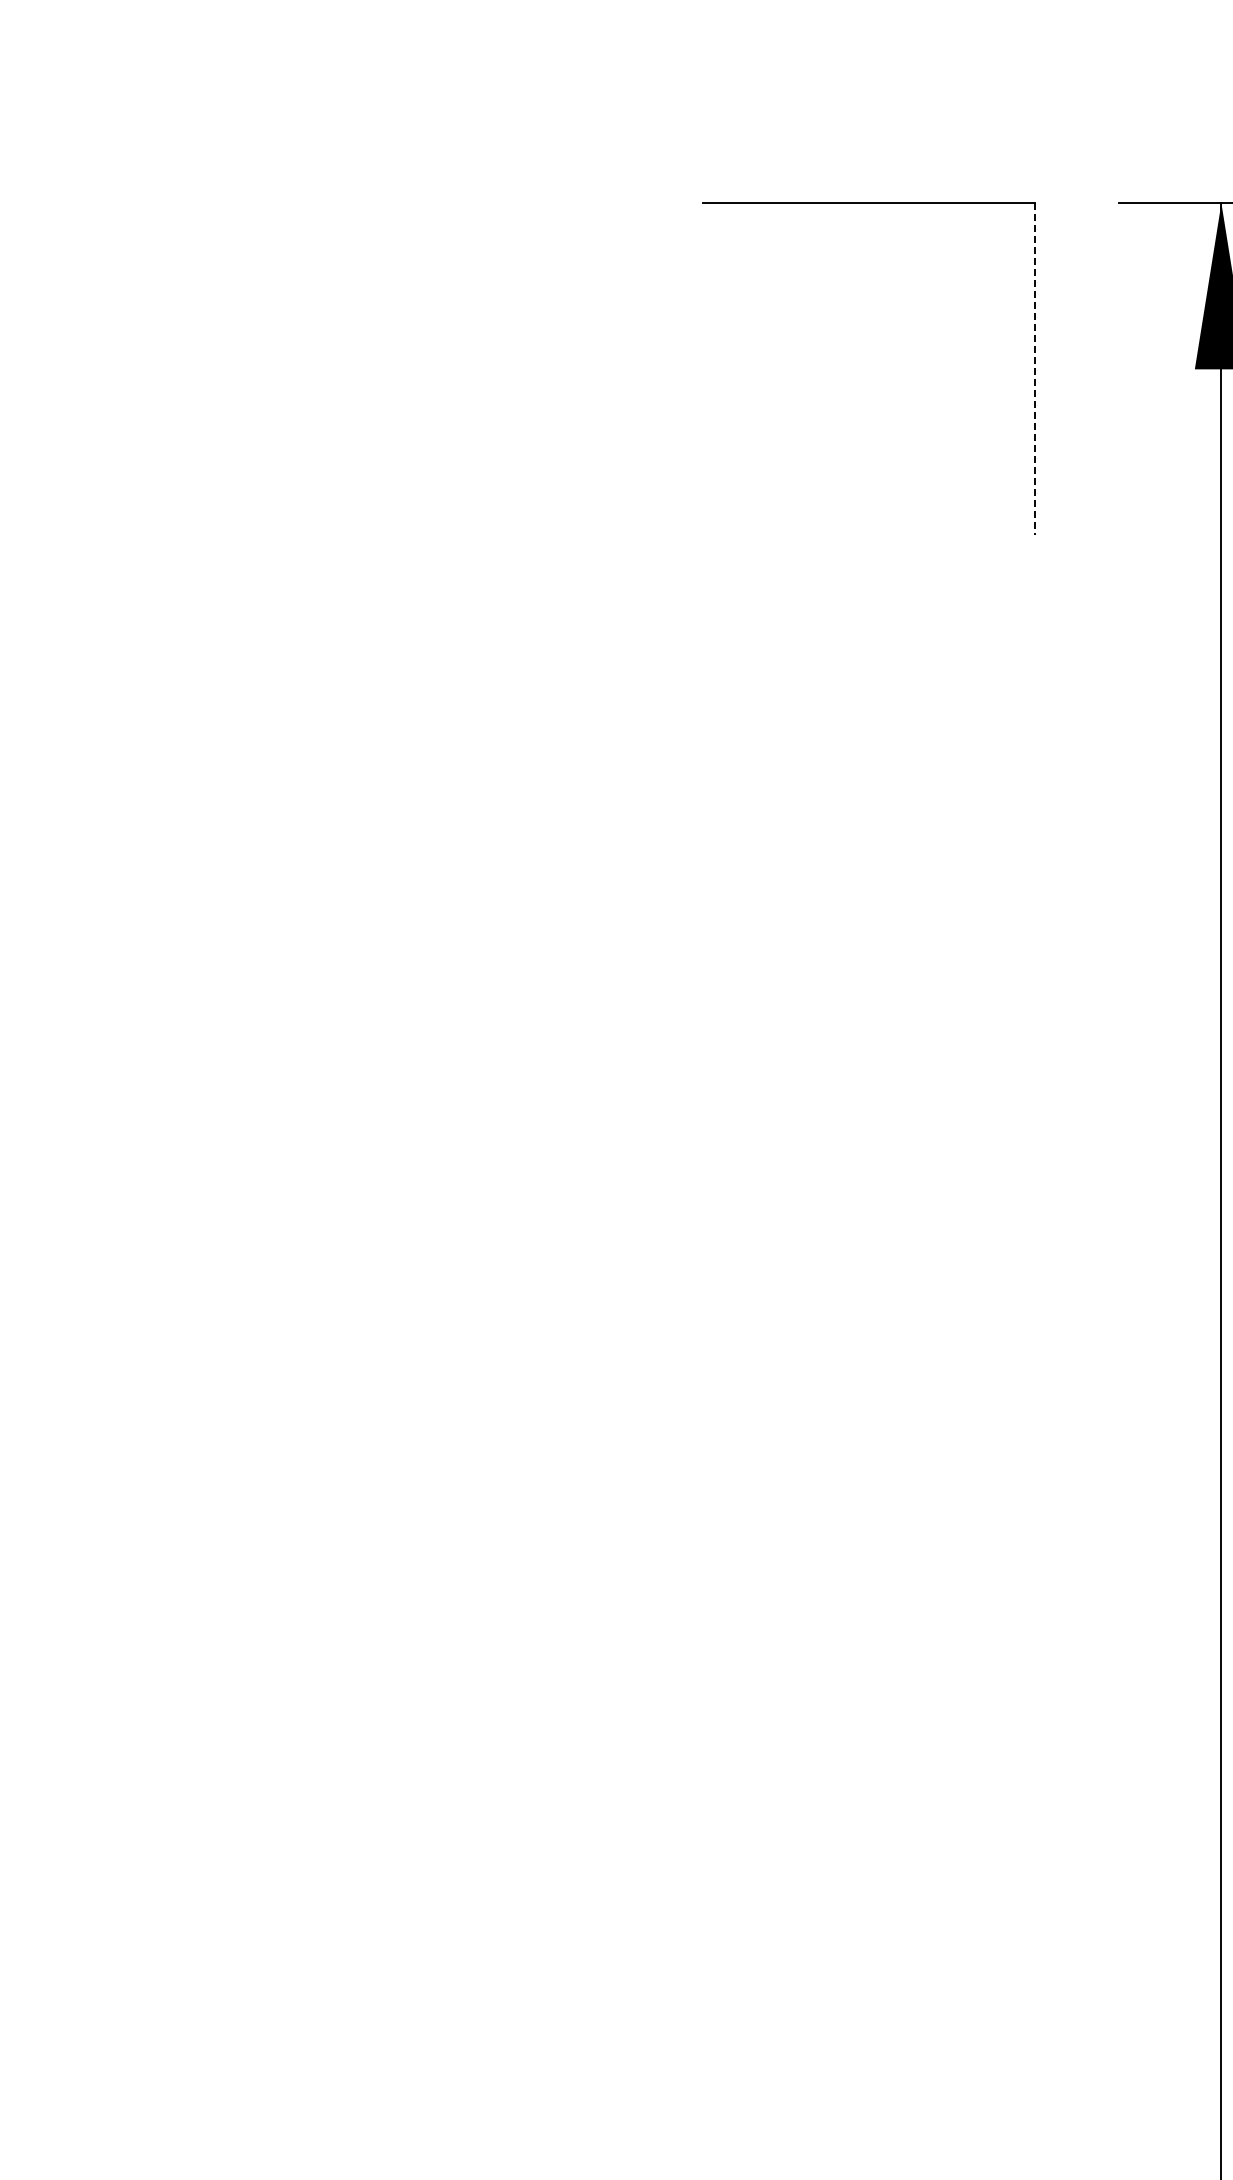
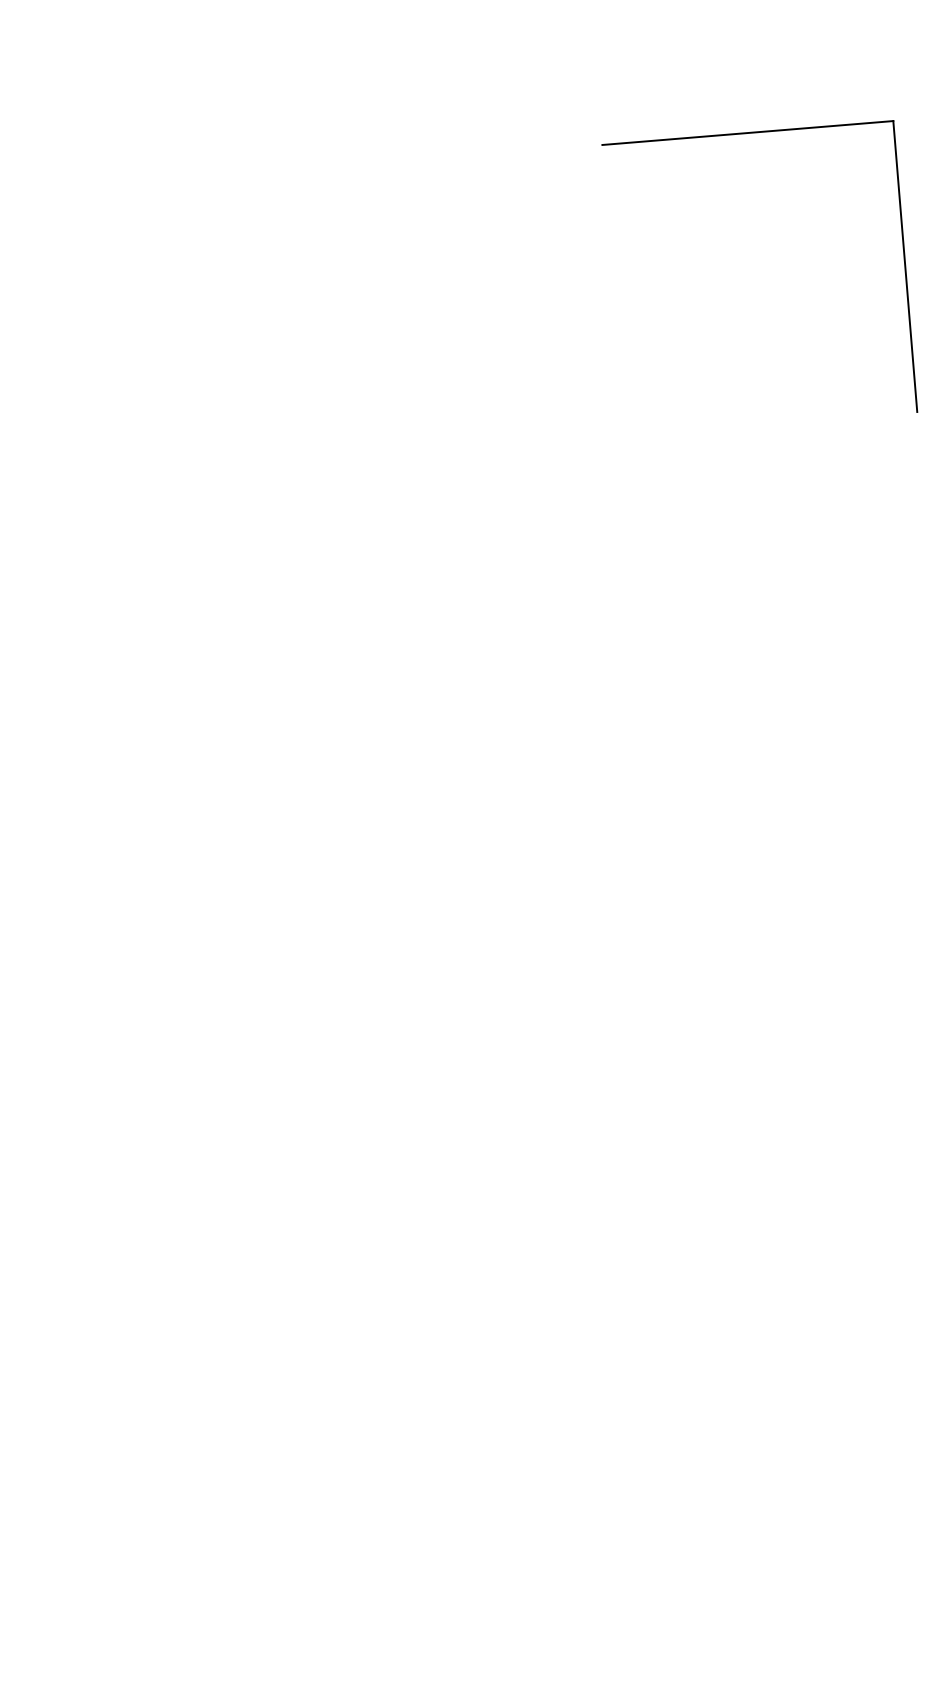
line: (1034, 369) -> (905, 266), dashed -> solid

